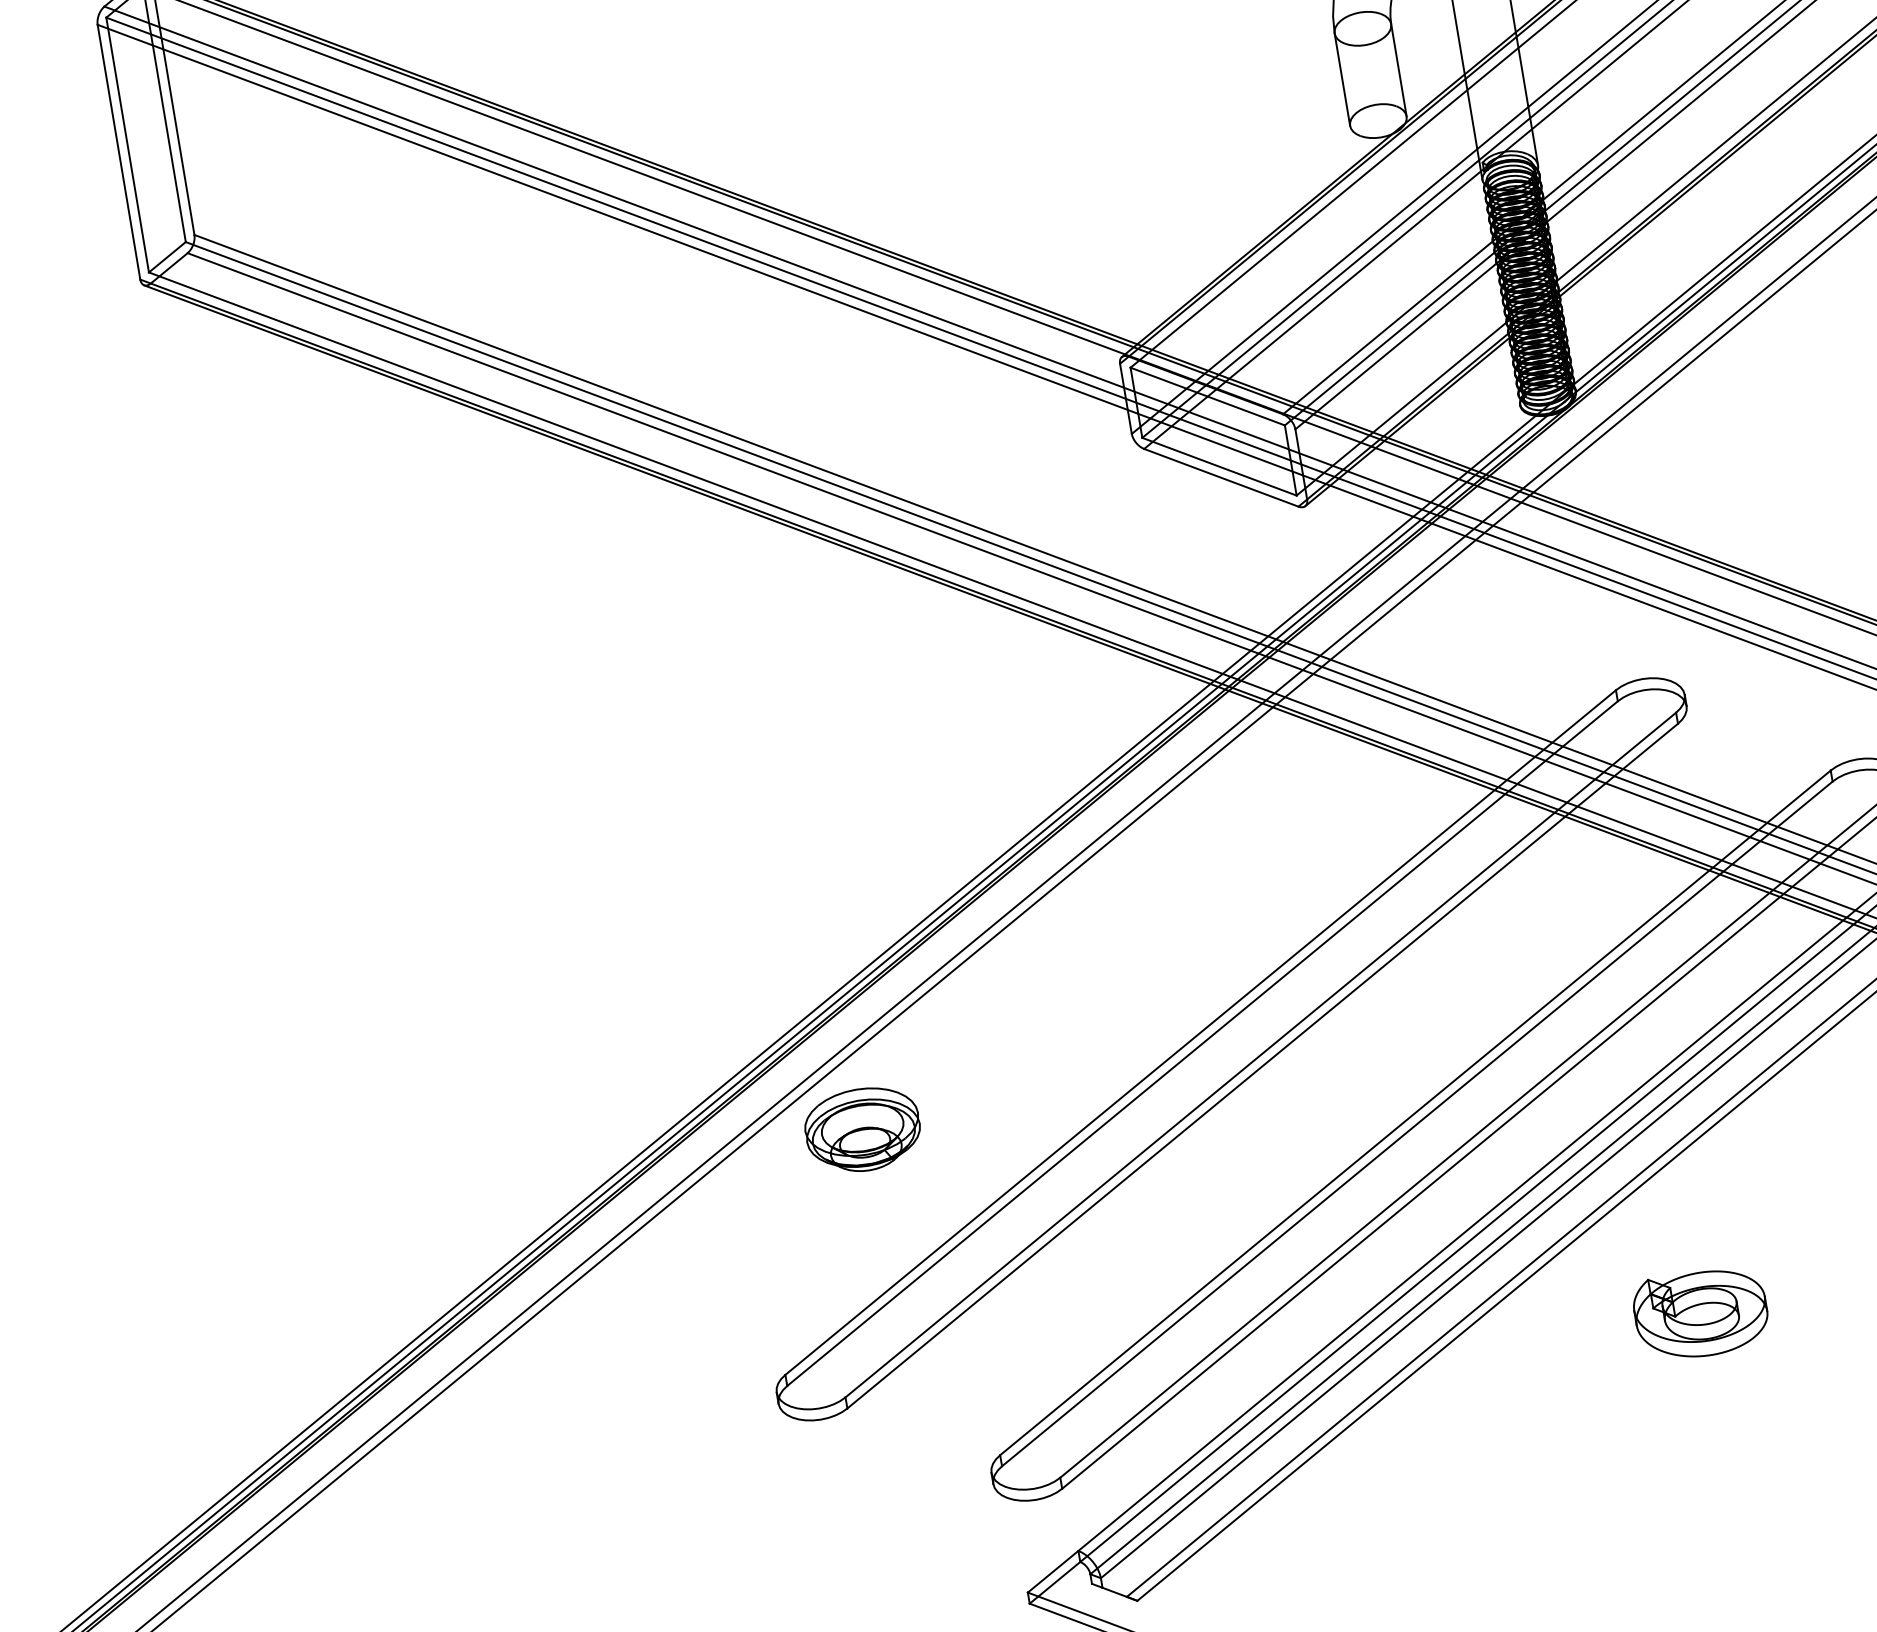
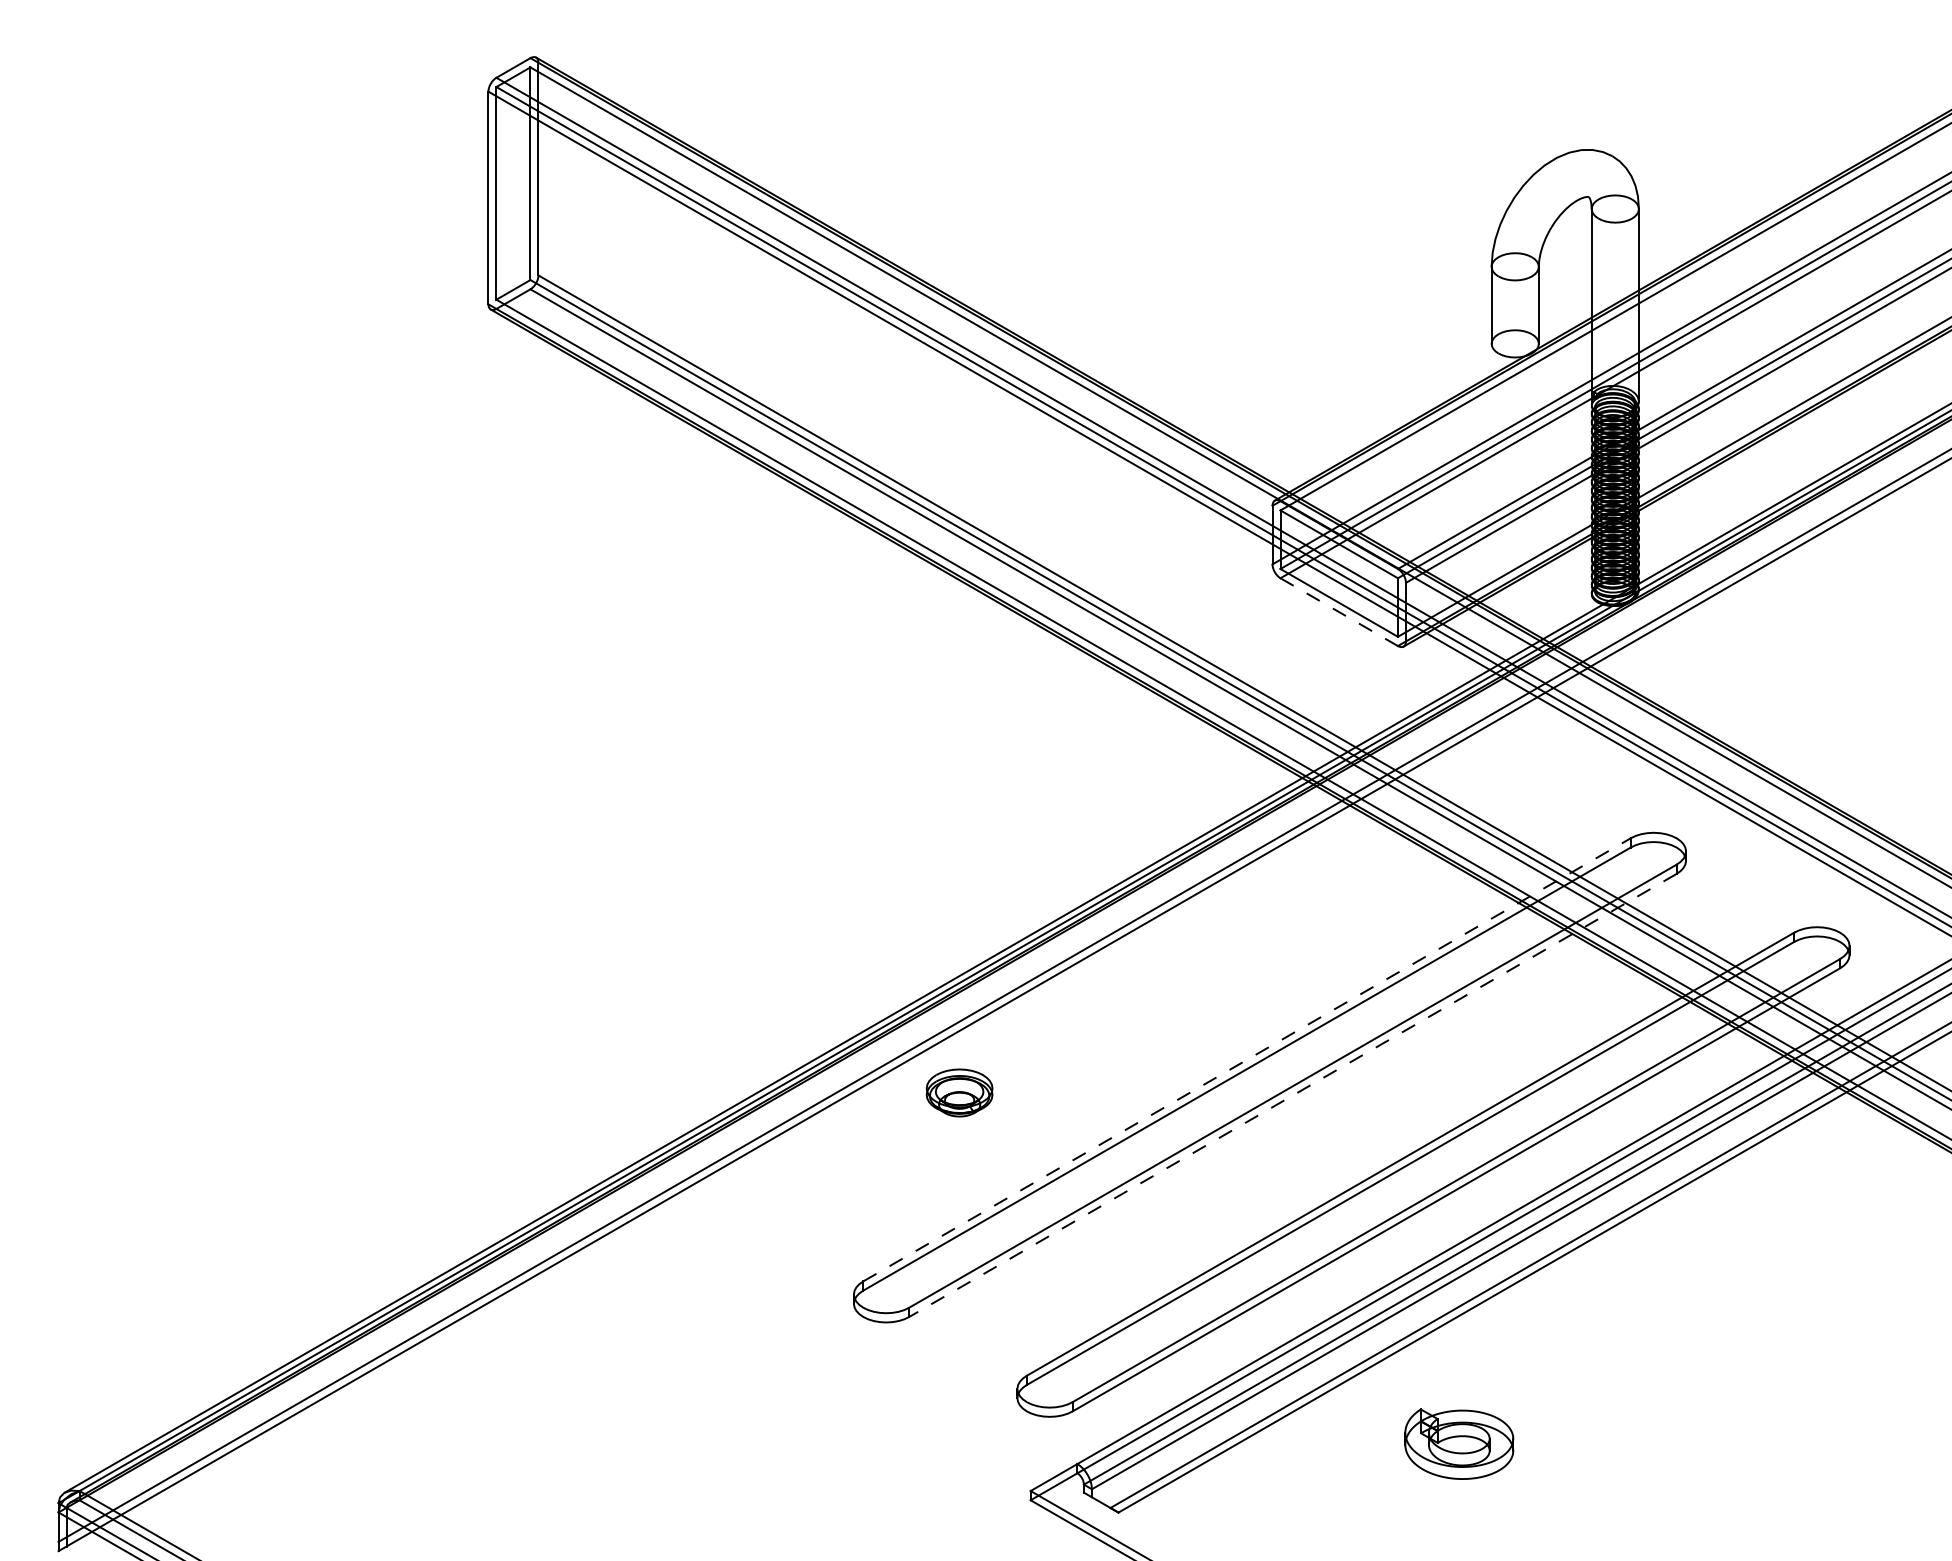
line: (1221, 478) -> (1339, 612), solid -> dashed
line: (1201, 1032) -> (1247, 1059), solid -> dashed
line: (1262, 1066) -> (1292, 1095), solid -> dashed
part: (862, 1129) -> (959, 1092), size x0.7
part: (1701, 1312) -> (1459, 1443), moved

